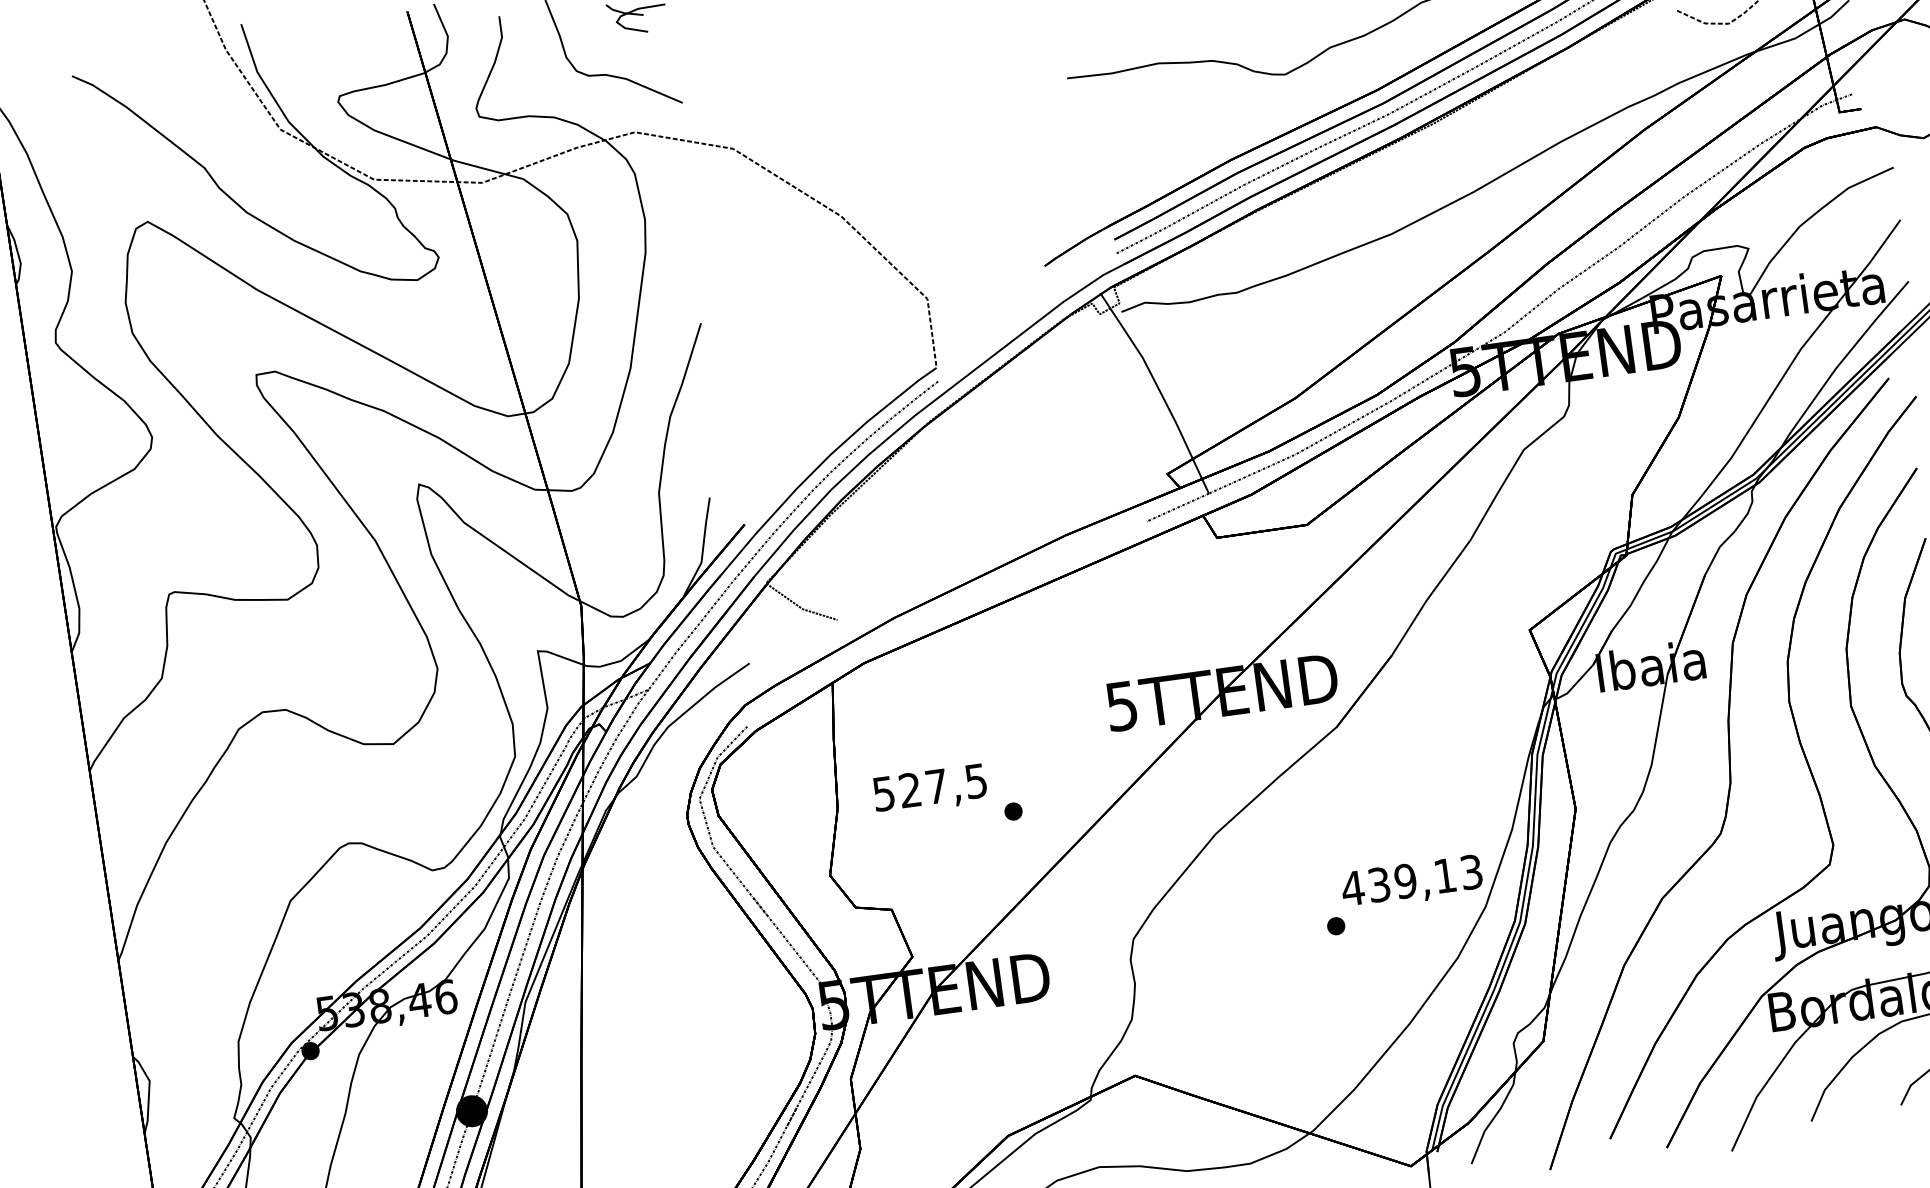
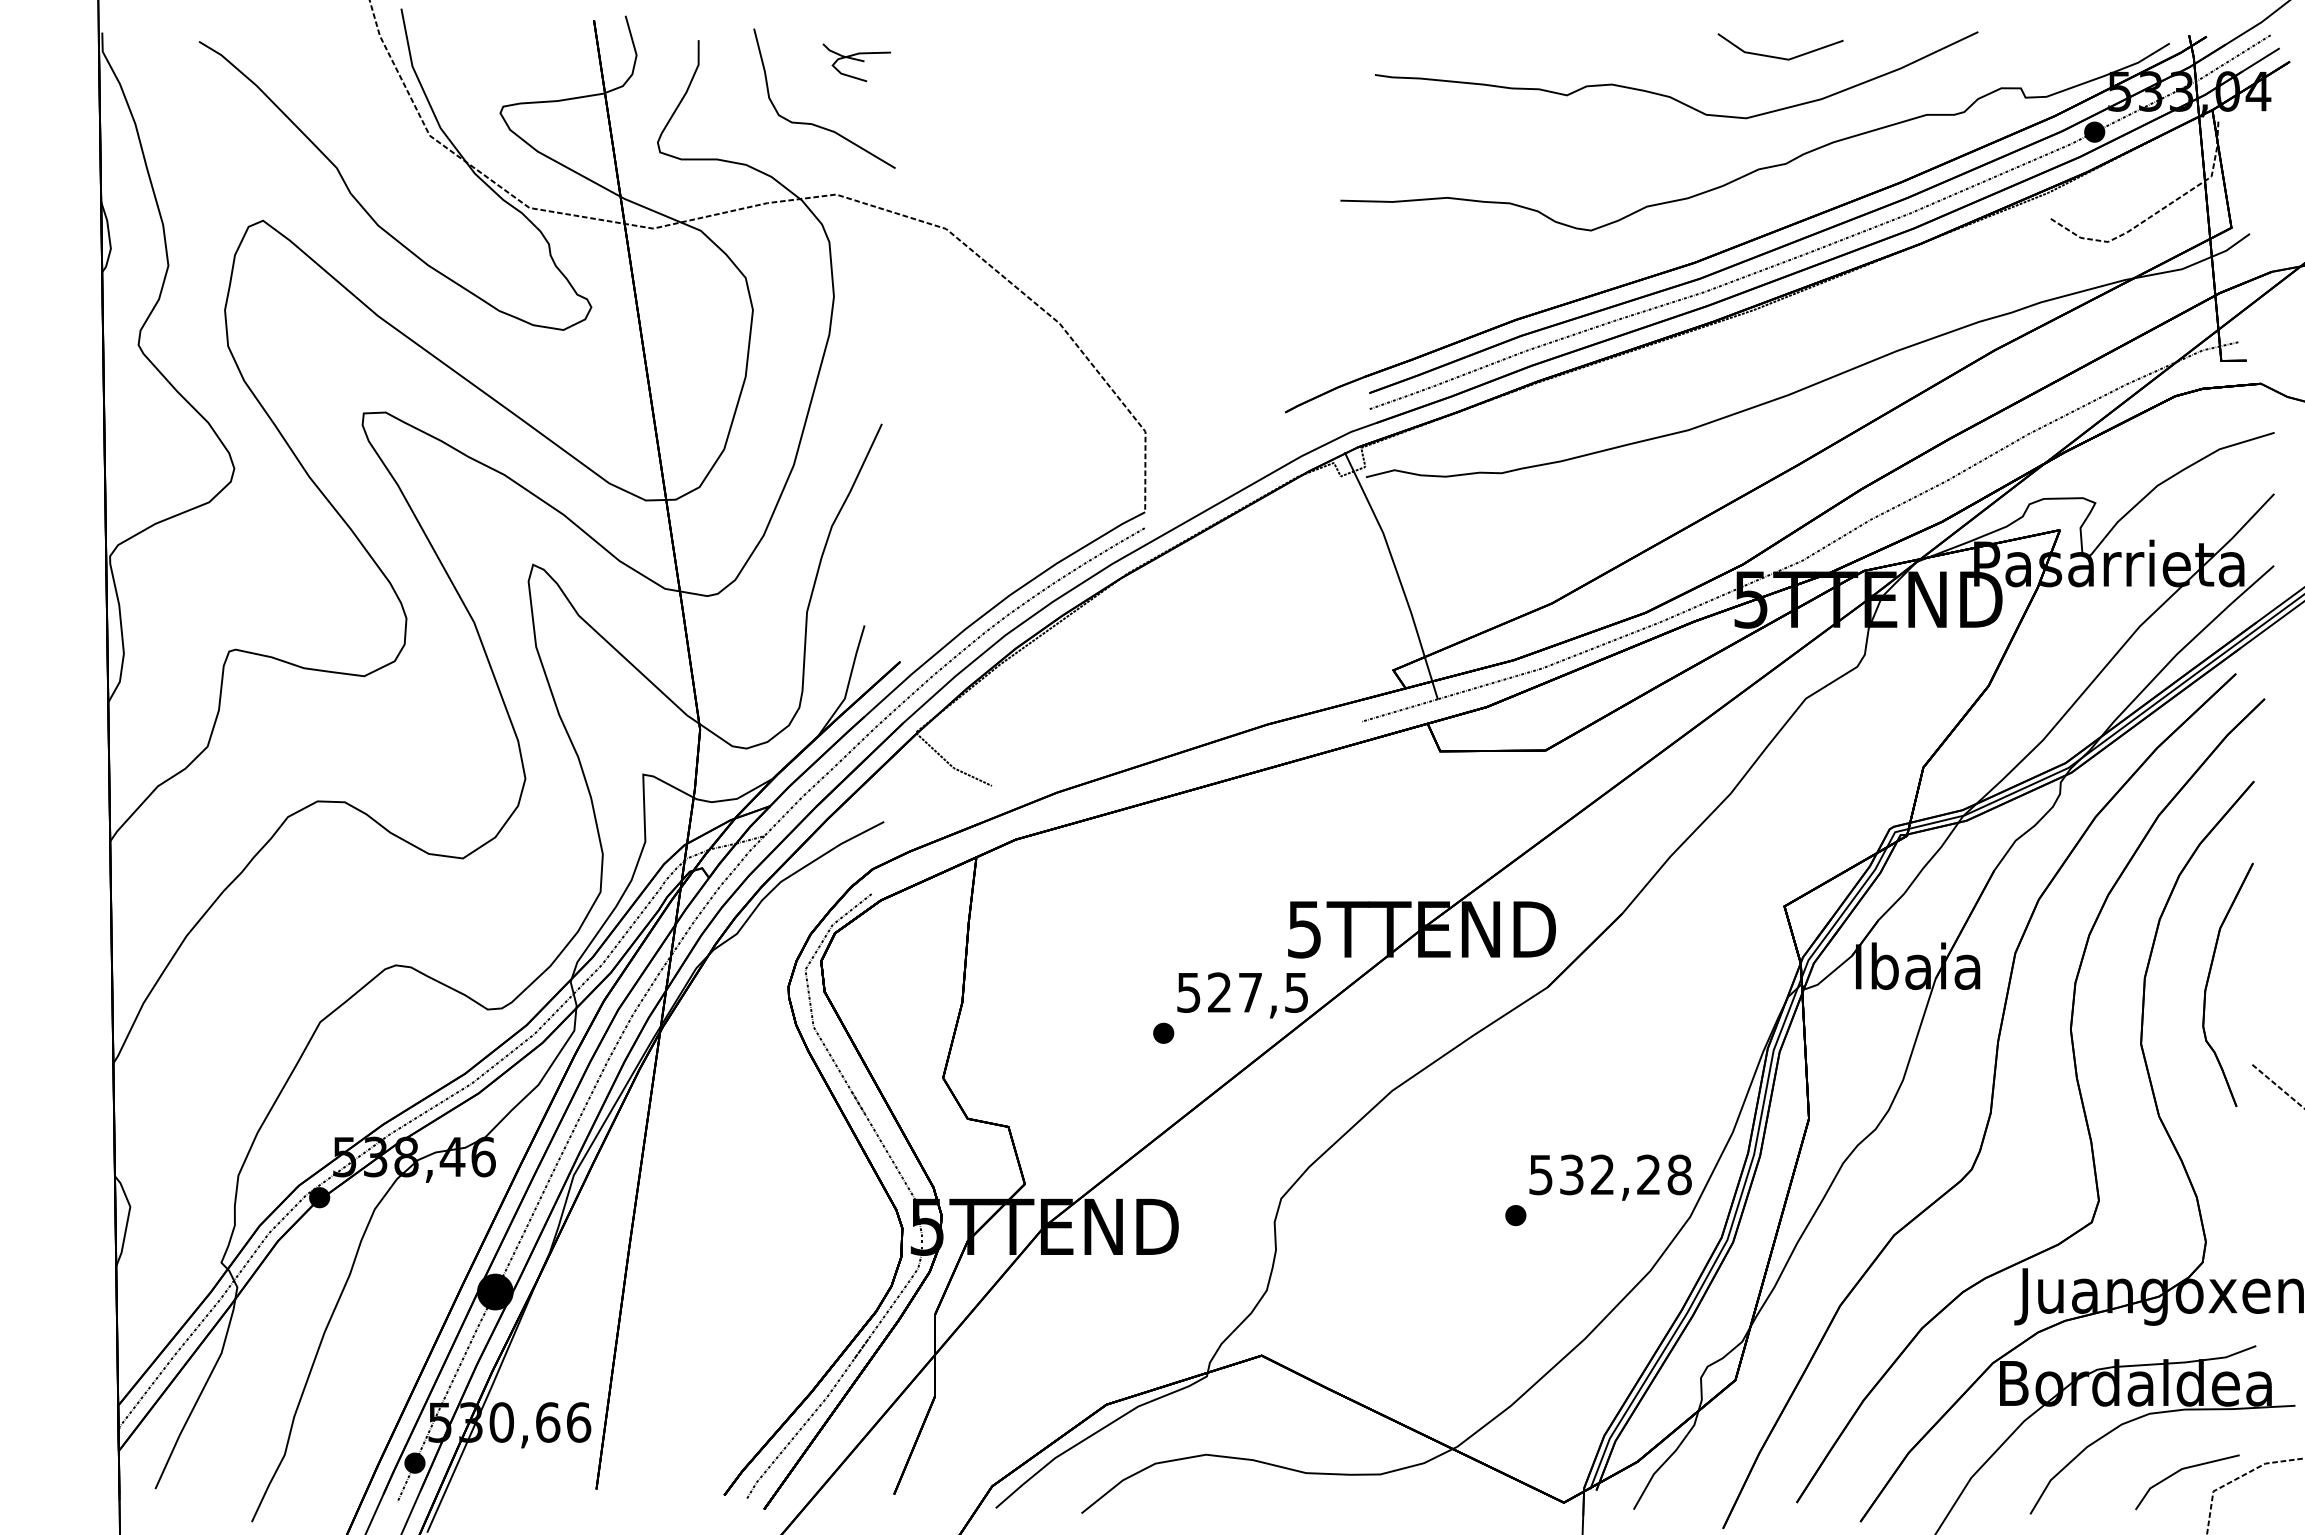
text: (930, 789) -> (1242, 995), moved
text: (1411, 880) -> (1609, 1174), 439,13 -> 532,28

